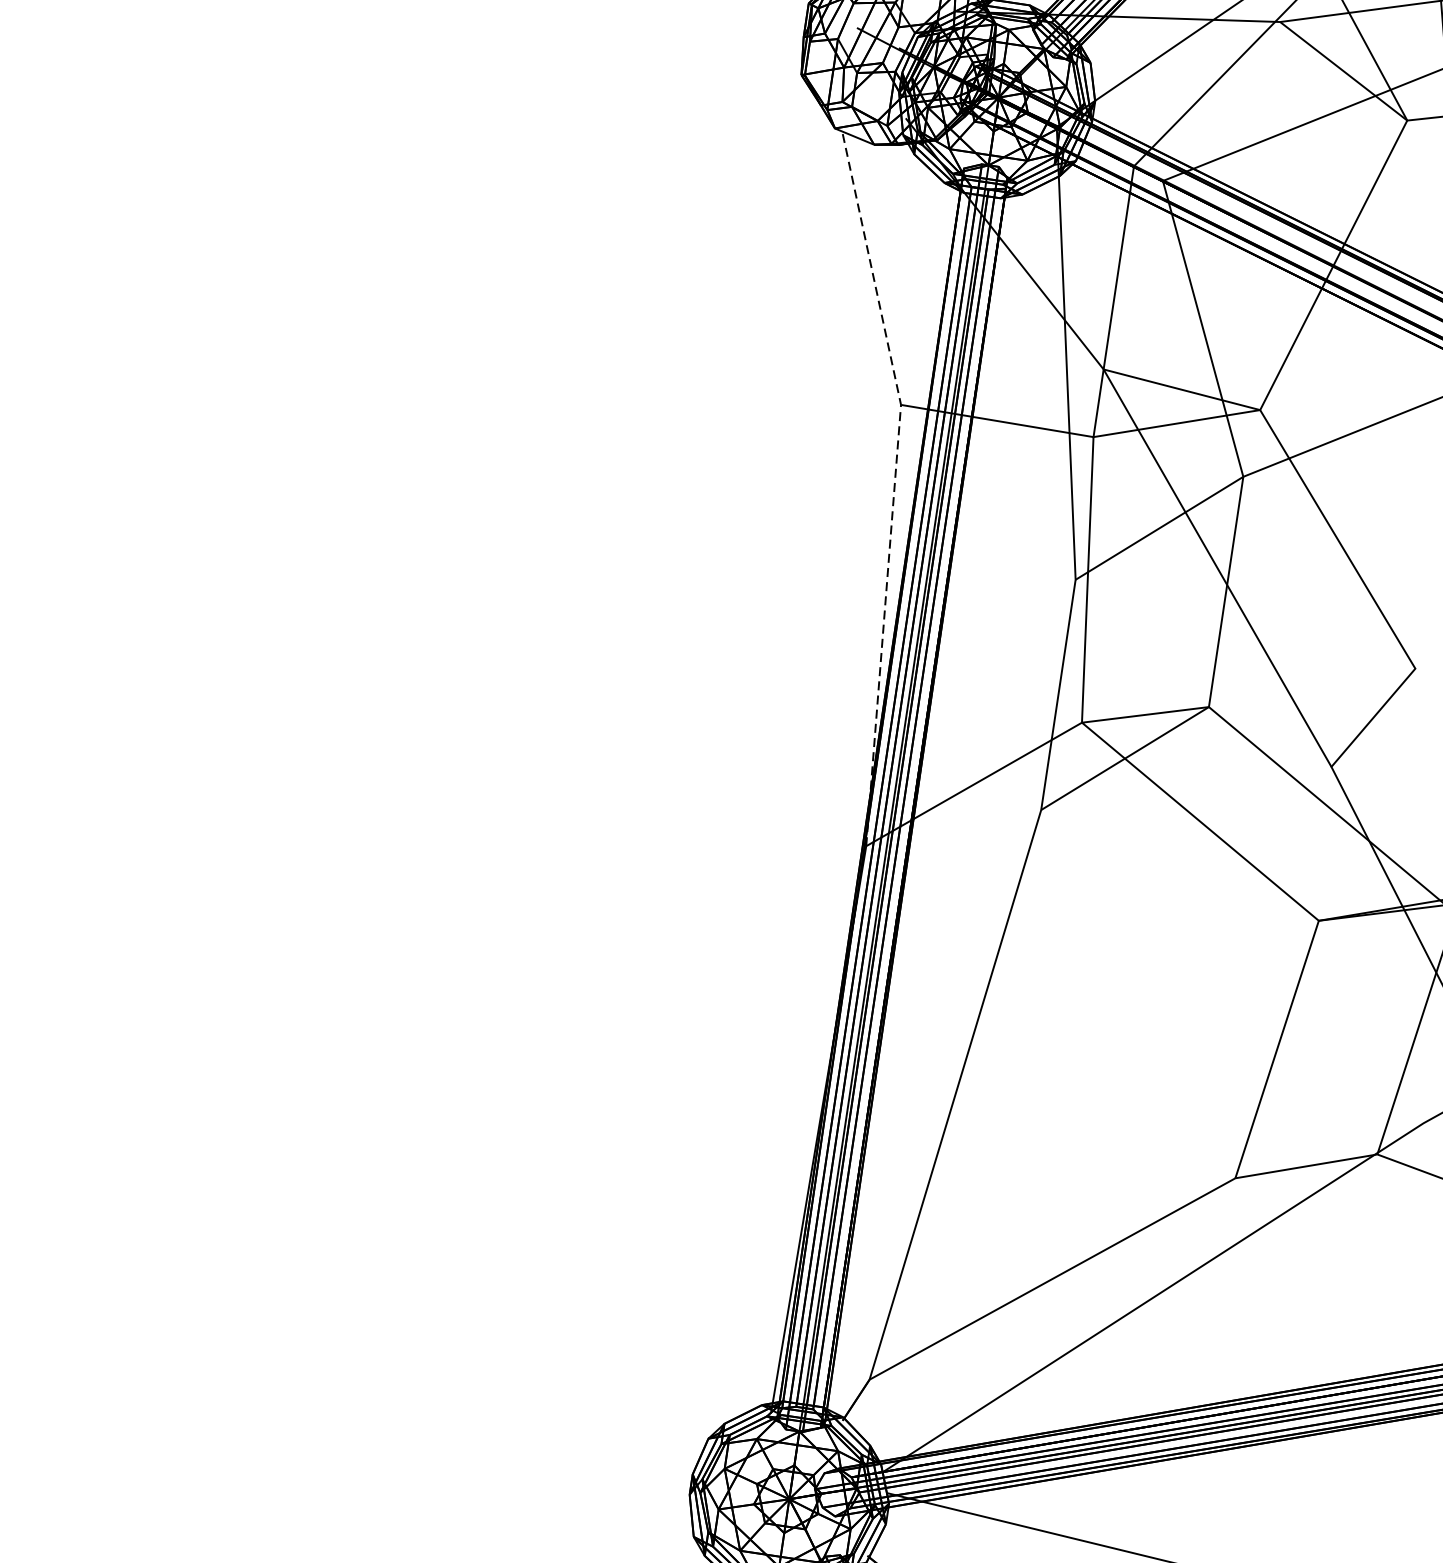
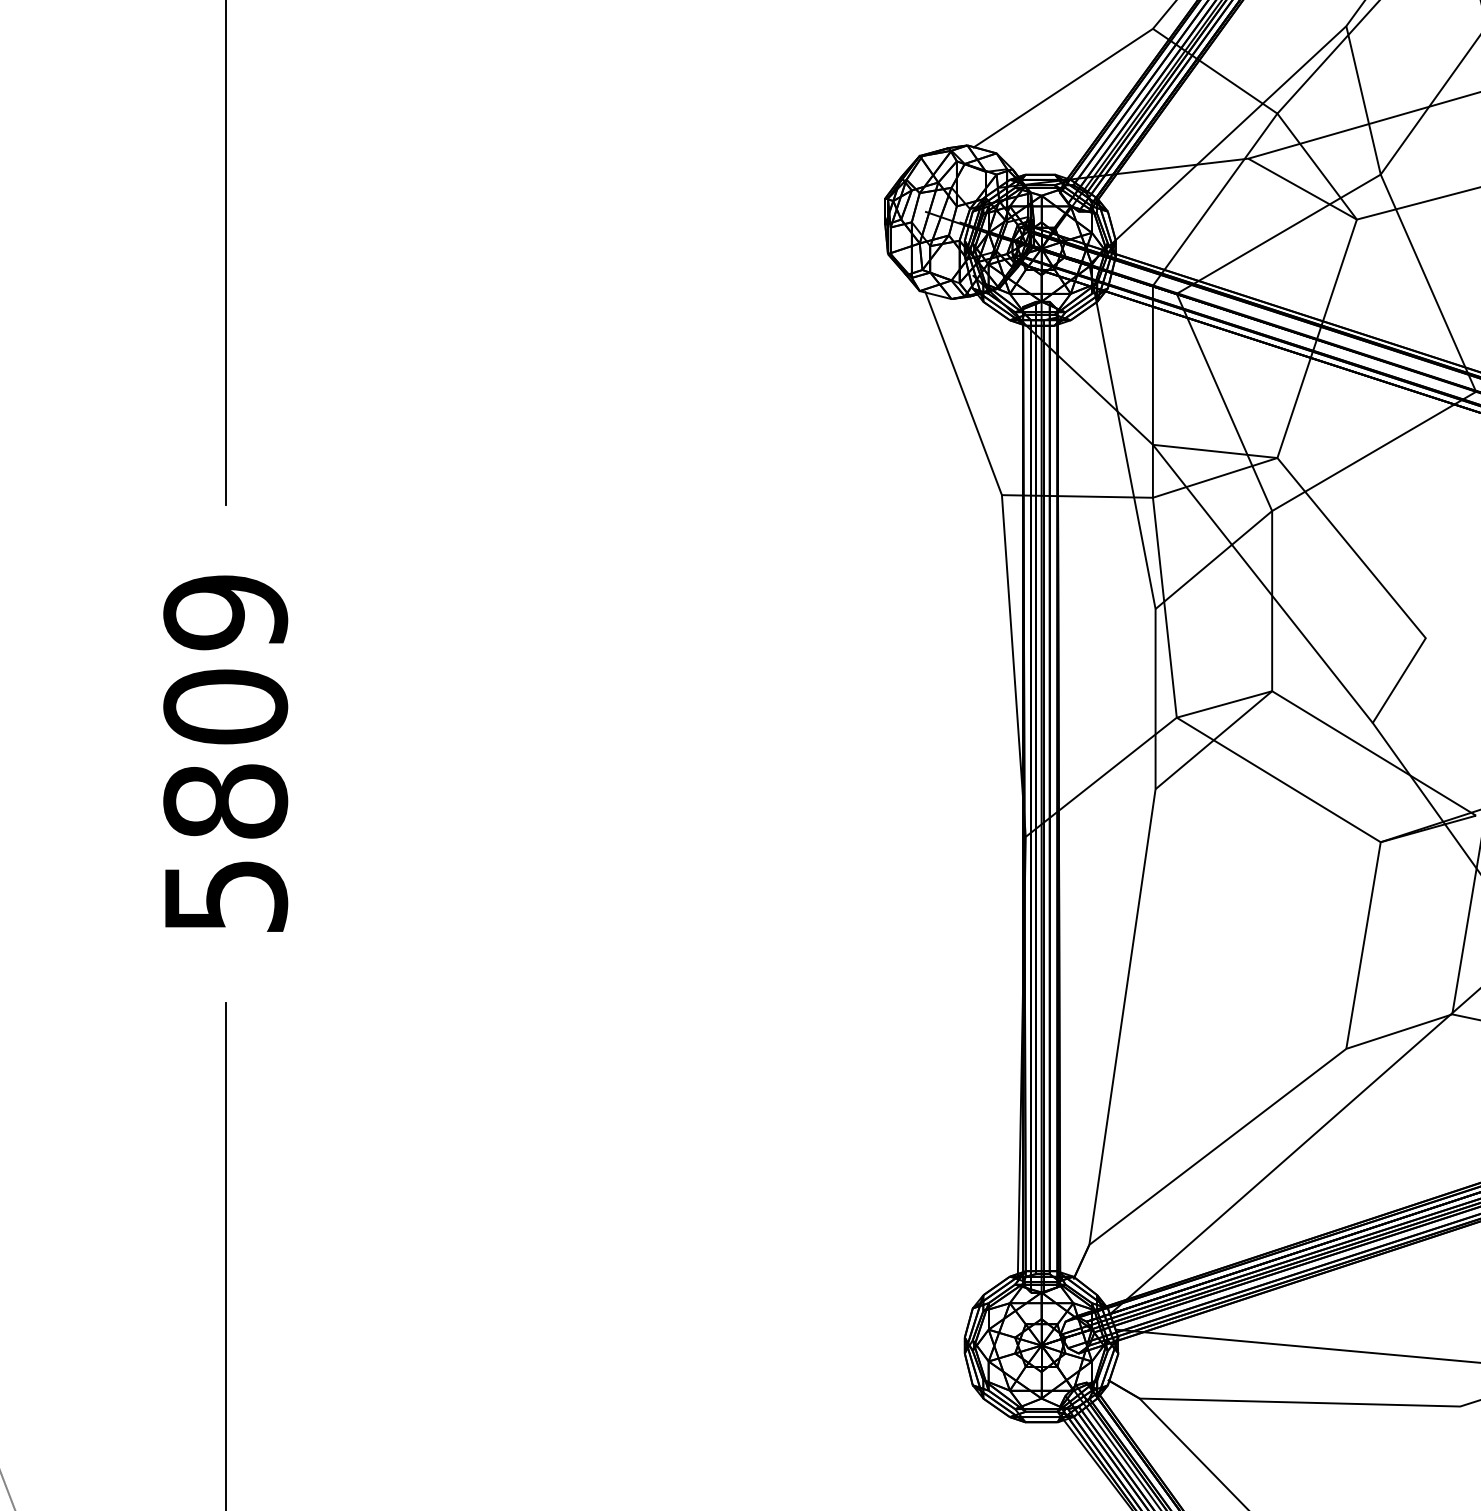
line: (895, 482) -> (1006, 555), dashed -> solid

